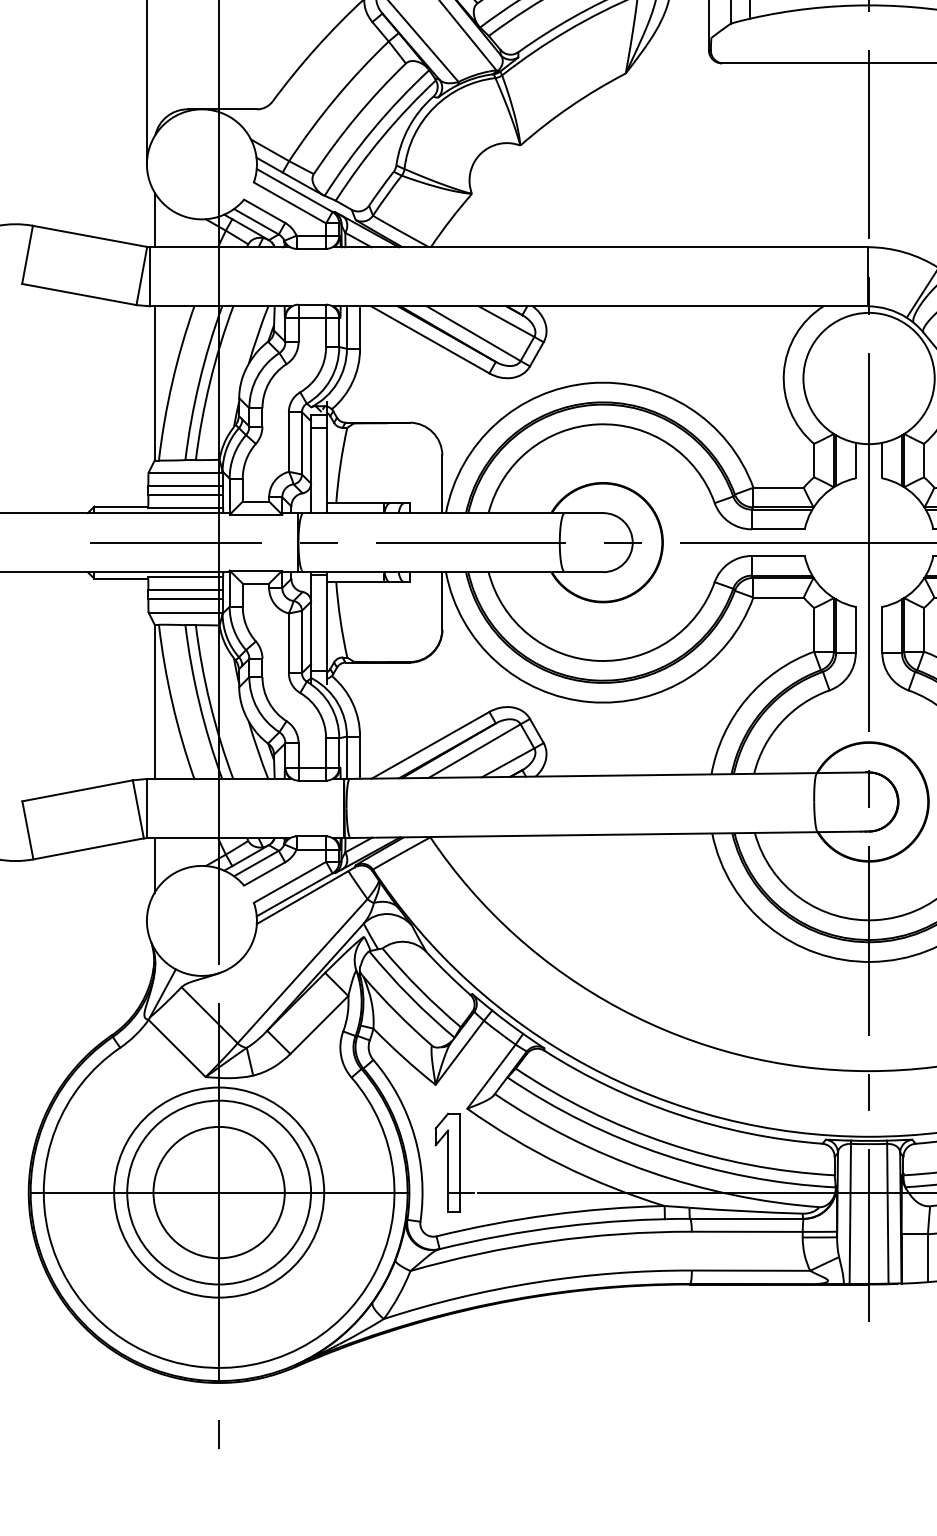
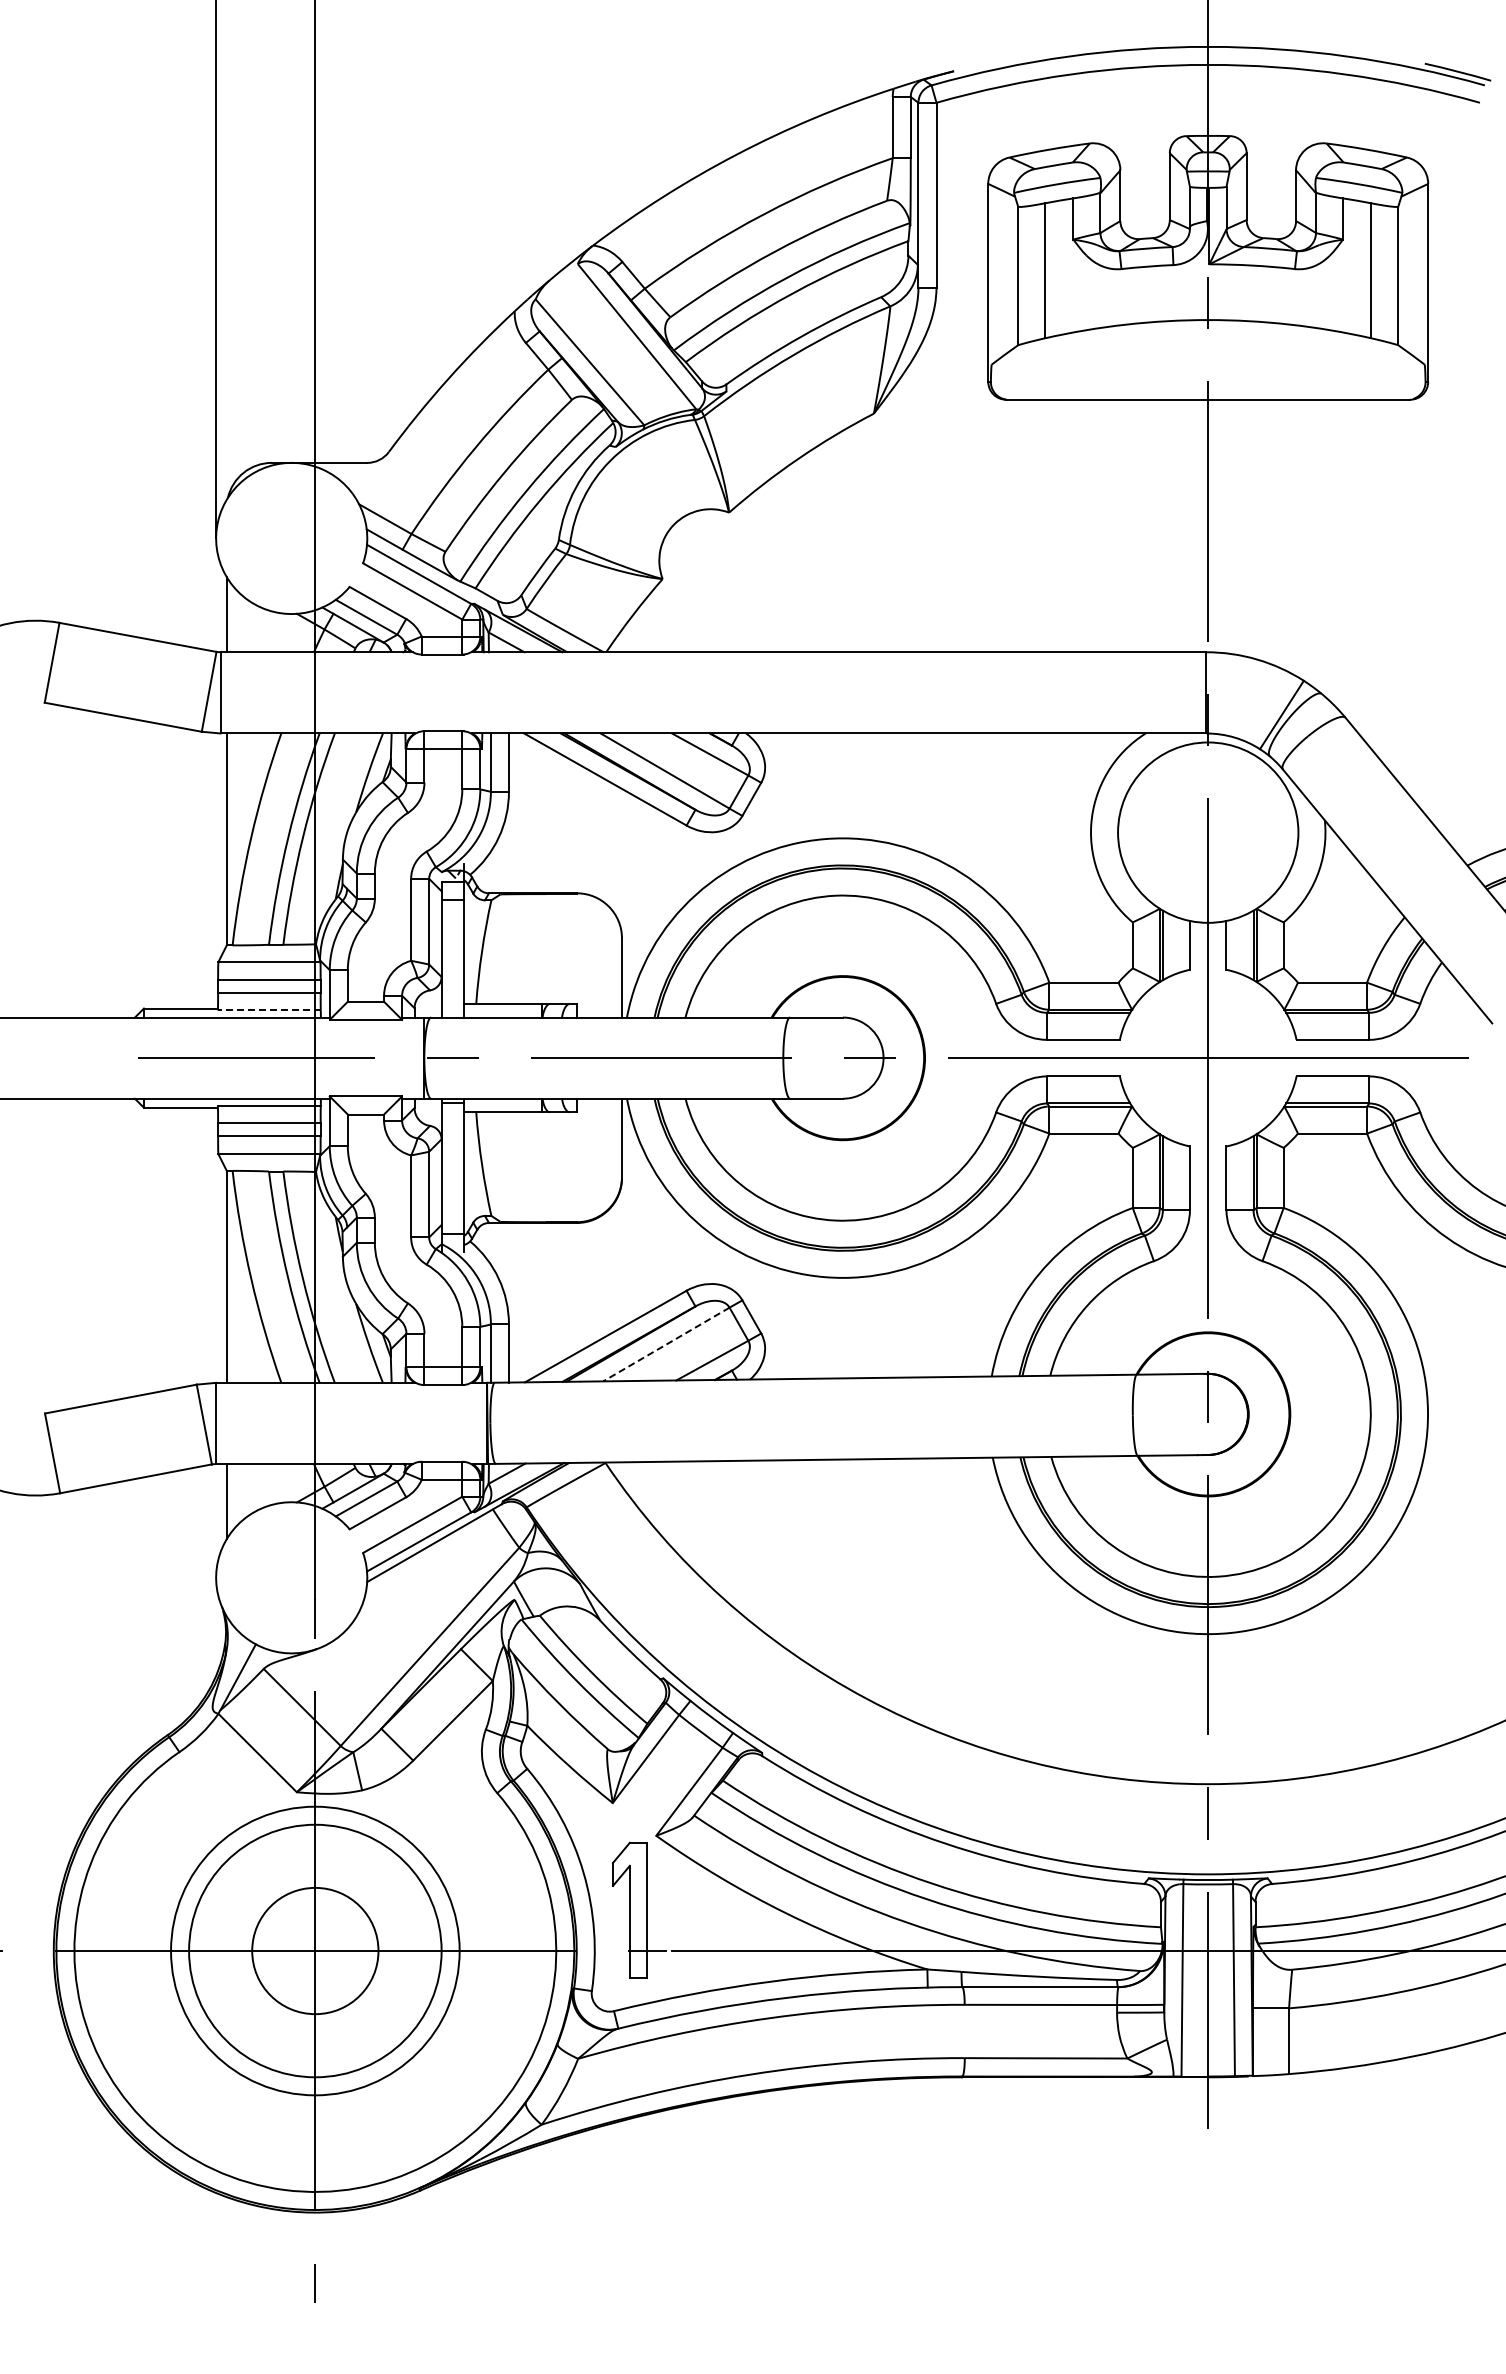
line: (185, 507) -> (268, 1010), solid -> dashed
line: (474, 751) -> (665, 1344), solid -> dashed
circle: (219, 1192) -> (315, 1950), size x0.7

